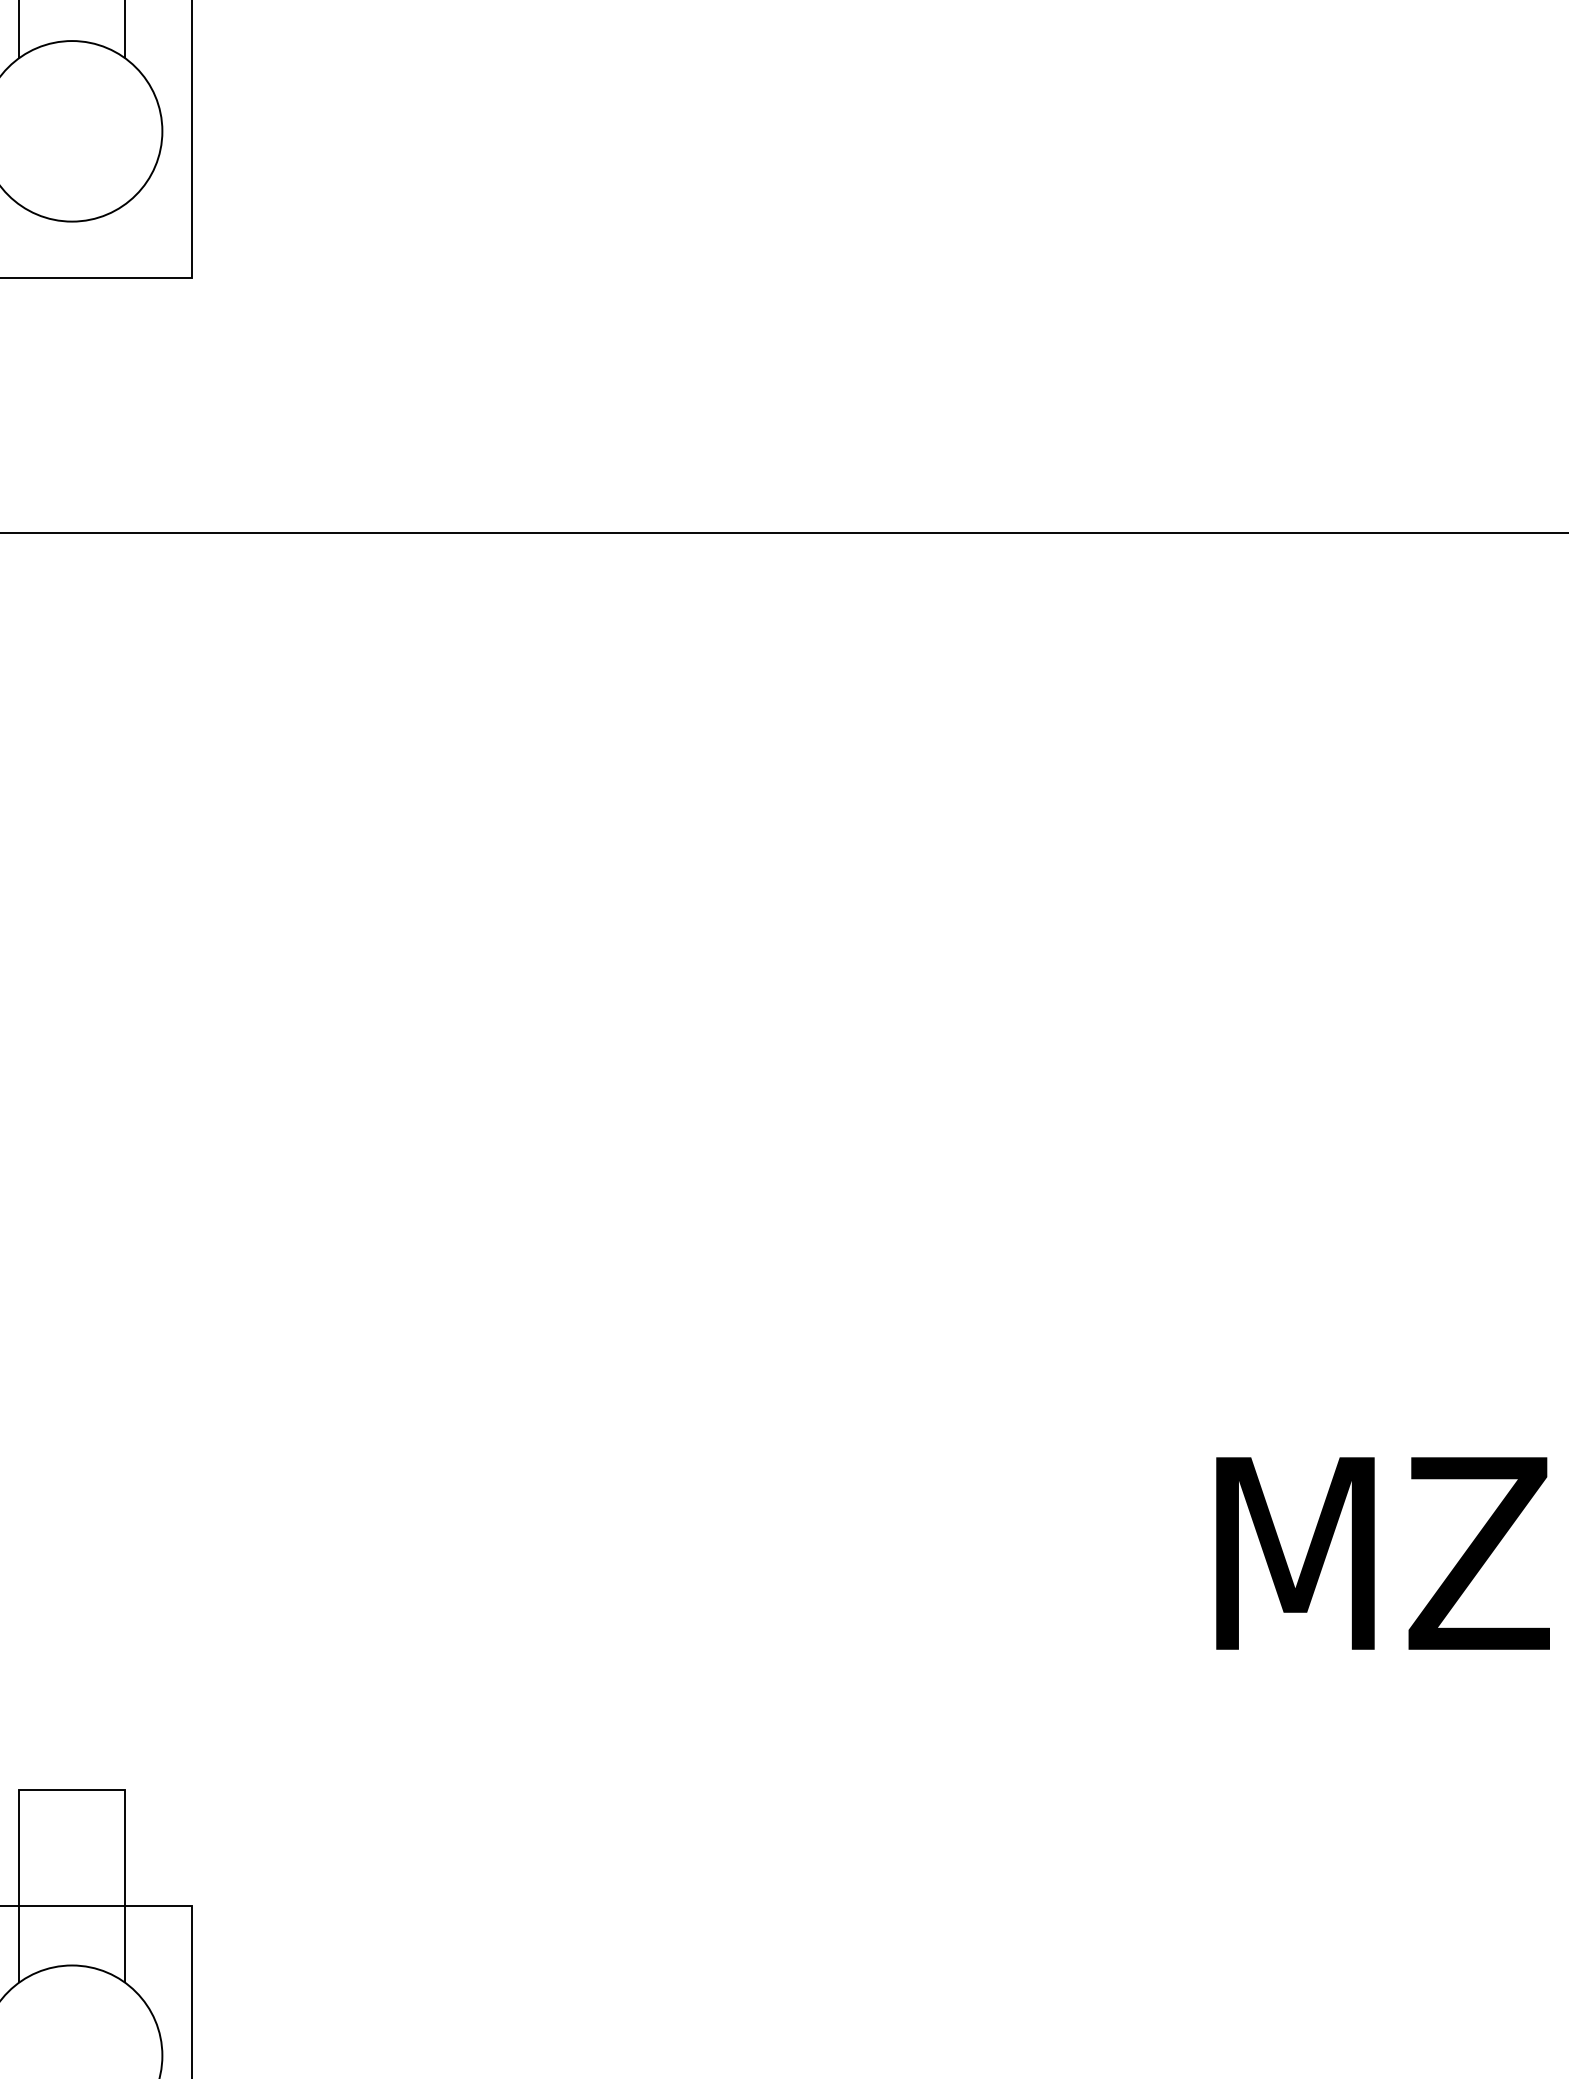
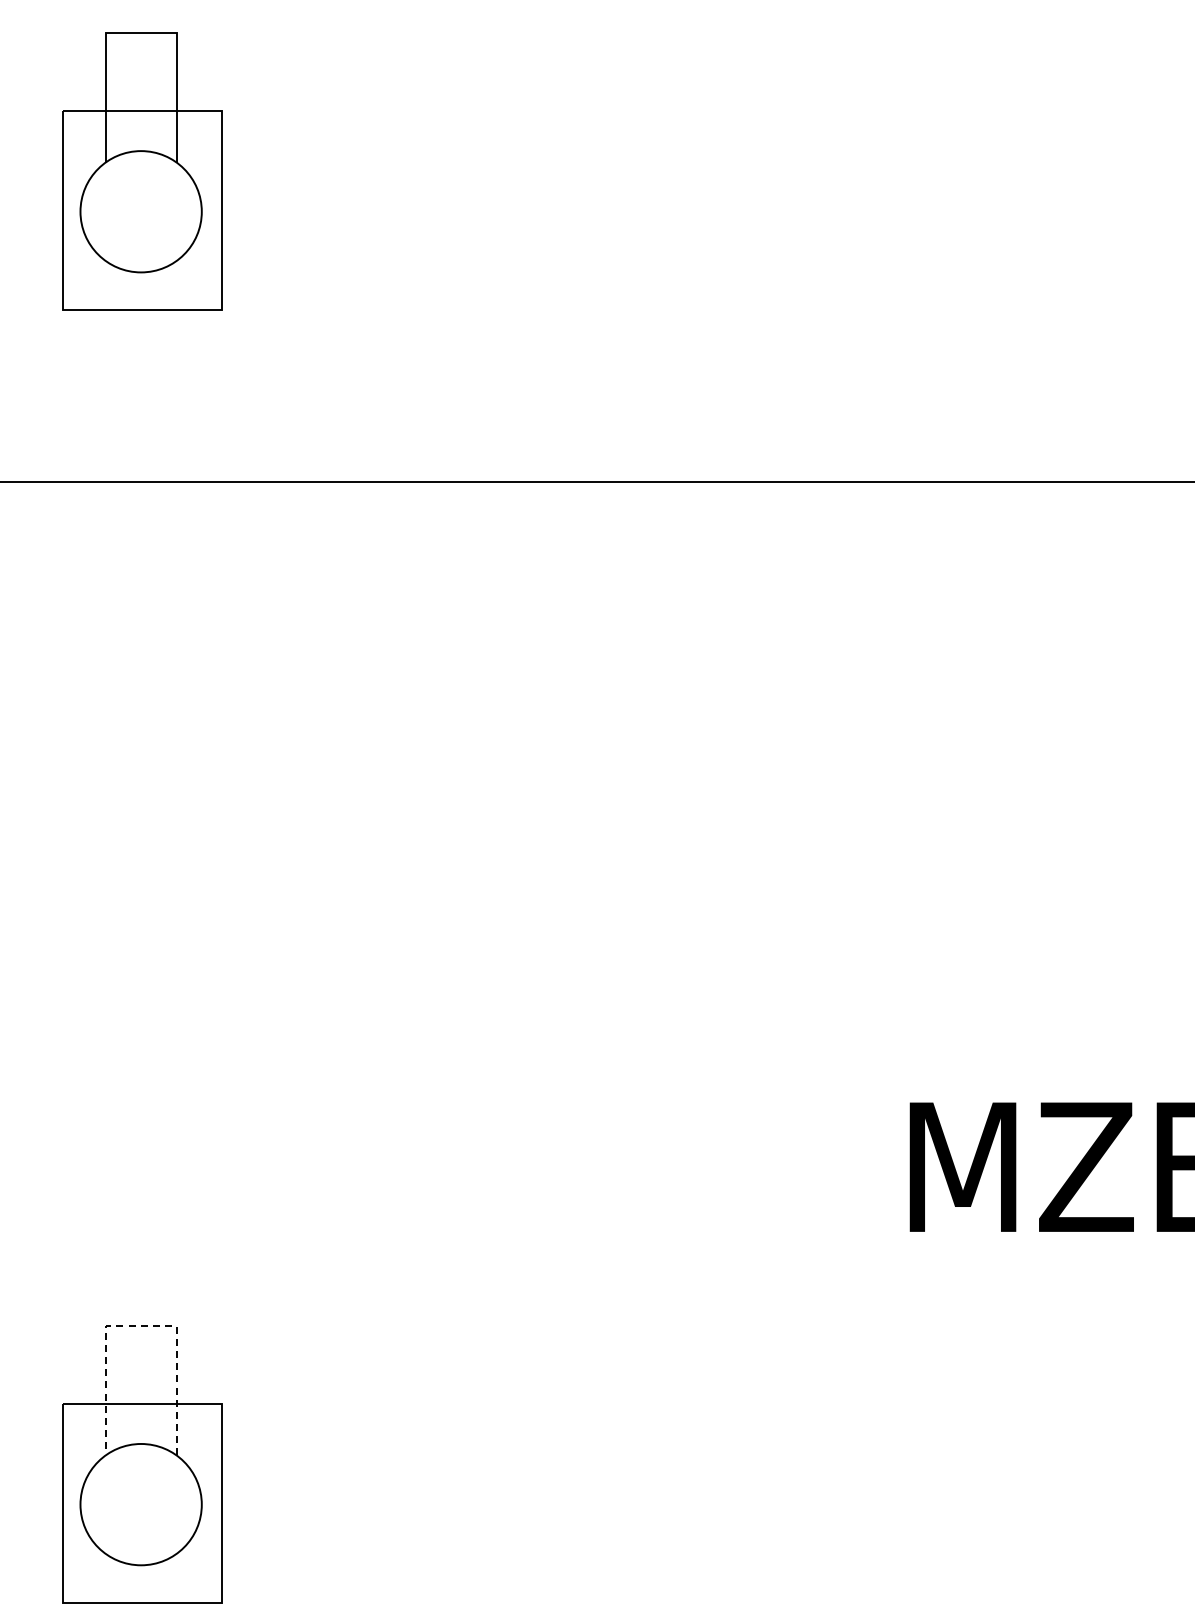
line: (72, 1790) -> (141, 1326), solid -> dashed

